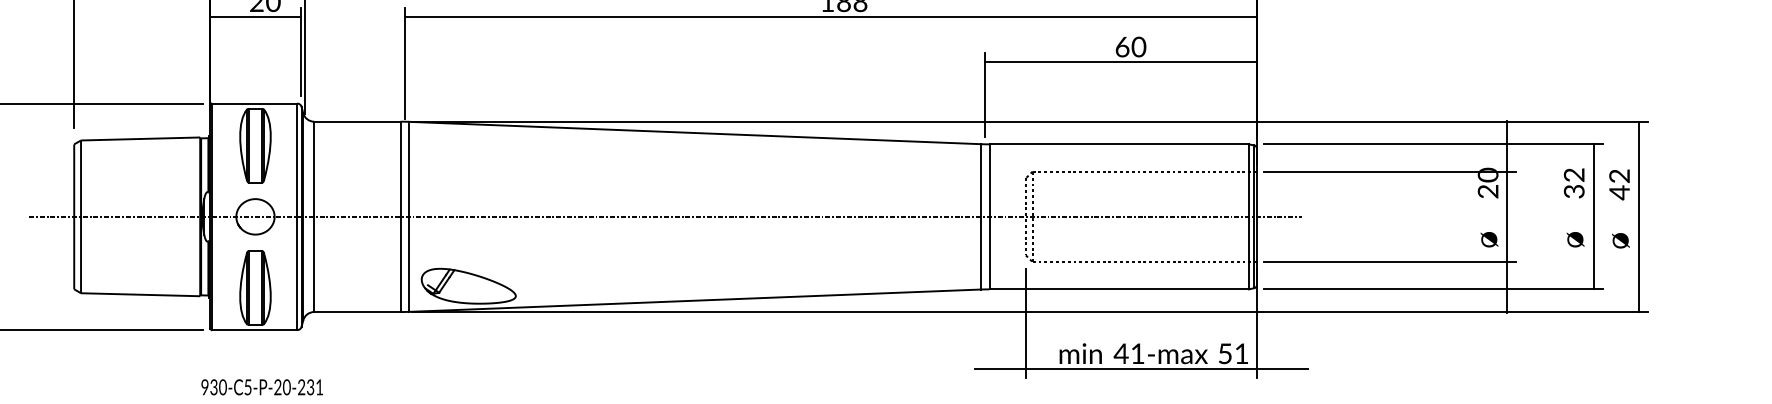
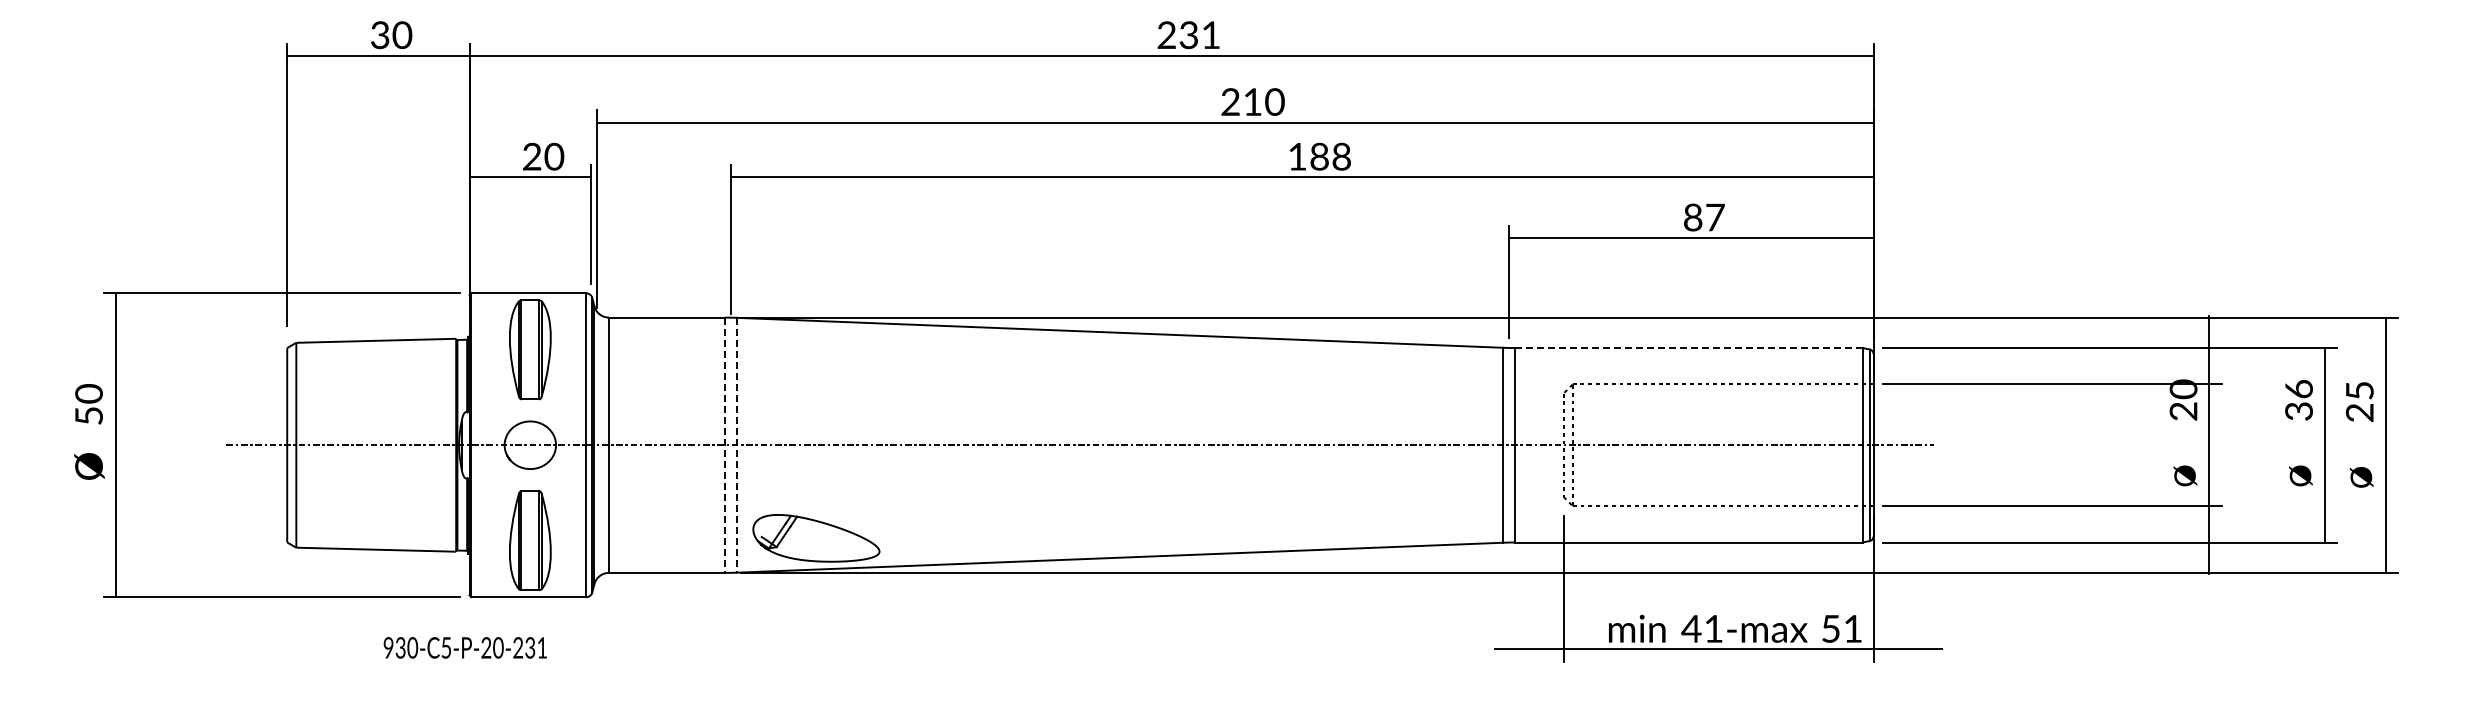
text: (1130, 47) -> (1704, 217), 60 -> 87
line: (1119, 144) -> (1688, 348), solid -> dashed
text: (1573, 175) -> (2298, 389), 32 -> 36
text: (1619, 184) -> (2359, 402), 42 -> 25
line: (400, 217) -> (724, 445), solid -> dashed
line: (409, 217) -> (736, 445), solid -> dashed
text: (261, 387) -> (464, 647), moved

